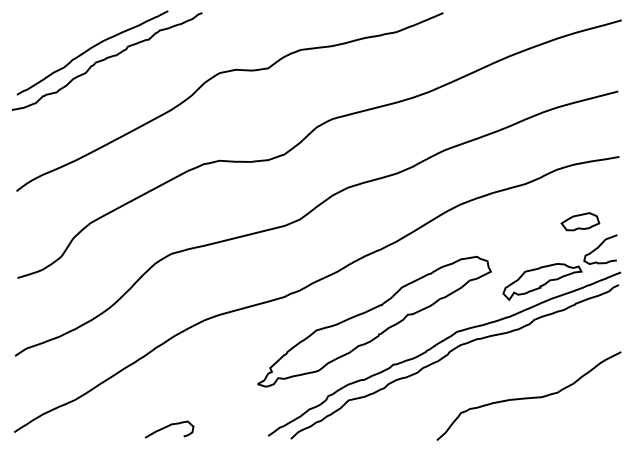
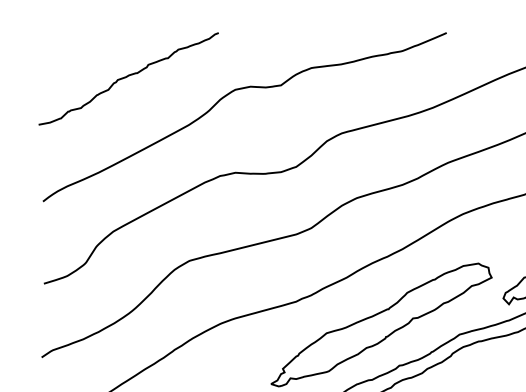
curve: (90, 49) -> (112, 67), removed

